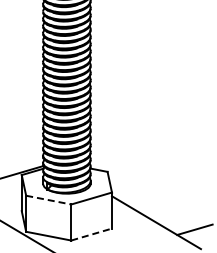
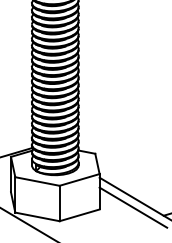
line: (48, 200) -> (37, 181), dashed -> solid
line: (145, 226) -> (132, 207), added
line: (92, 234) -> (80, 215), dashed -> solid

